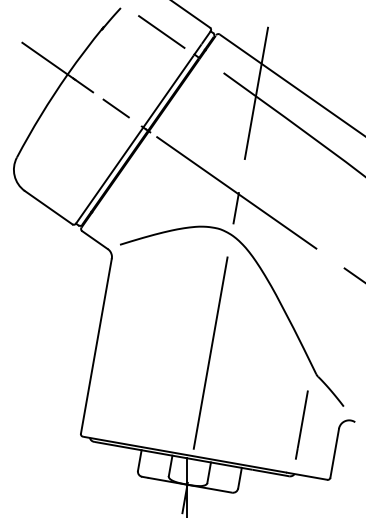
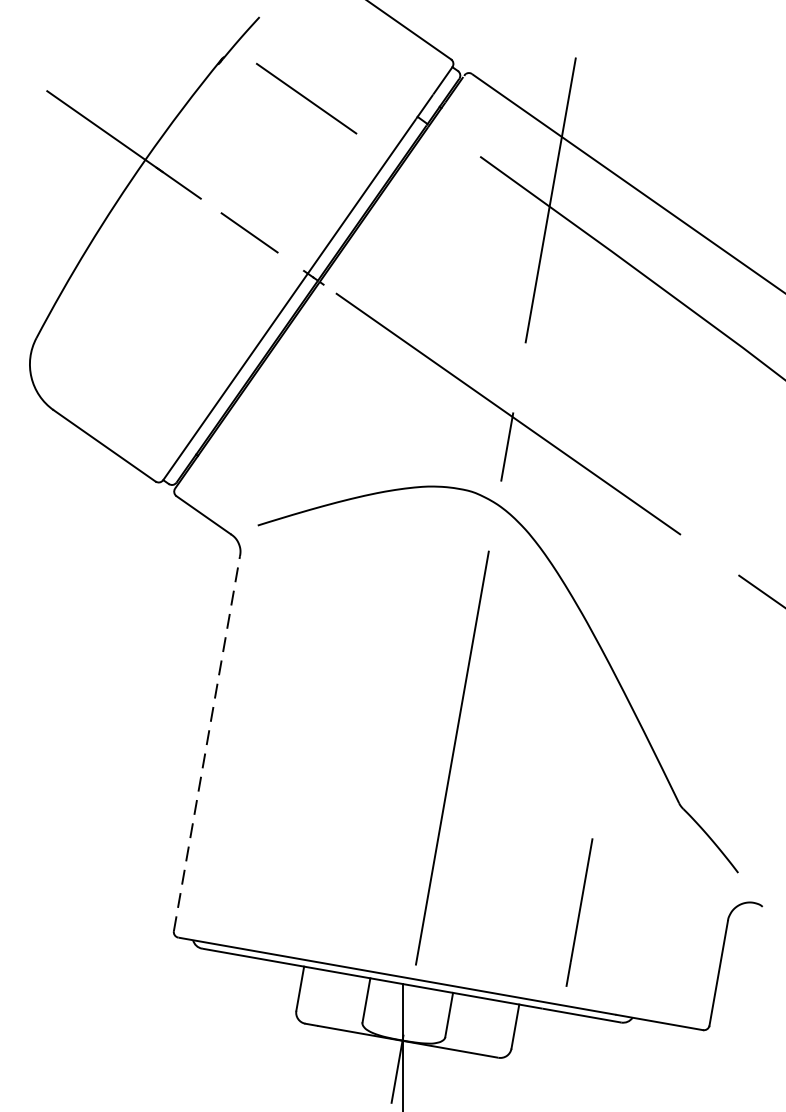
line: (161, 31) -> (306, 97), moved
line: (96, 346) -> (207, 743), solid -> dashed
line: (301, 424) -> (578, 911), moved

